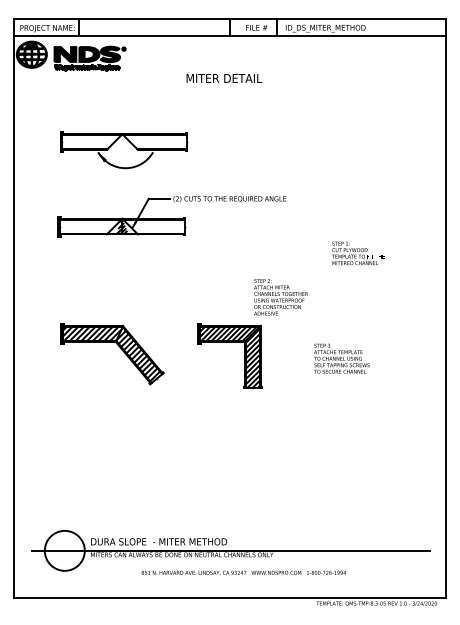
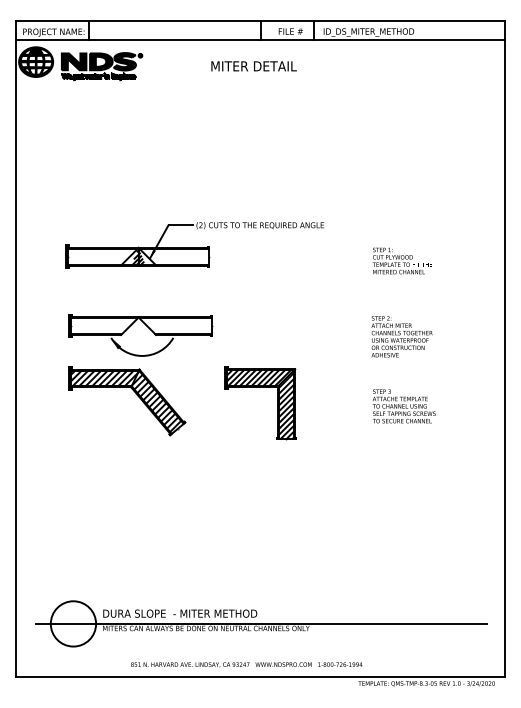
text: (224, 78) -> (254, 66), moved
part: (130, 143) -> (147, 327), moved
text: (358, 253) -> (402, 261), moved
text: (280, 297) -> (401, 337), moved
text: (341, 358) -> (403, 406), moved
text: (243, 572) -> (246, 664), moved

